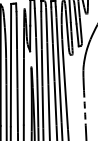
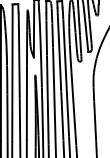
arc: (84, 108) -> (94, 121), dashed -> solid

